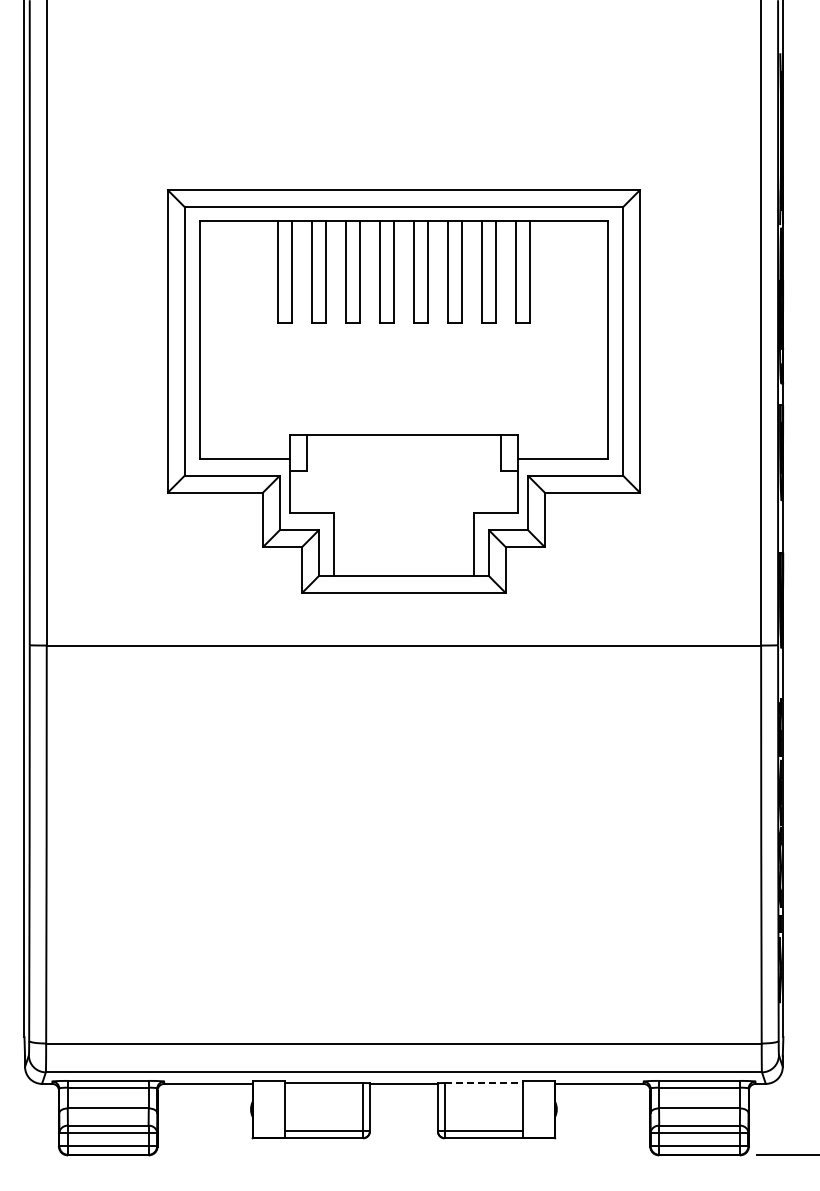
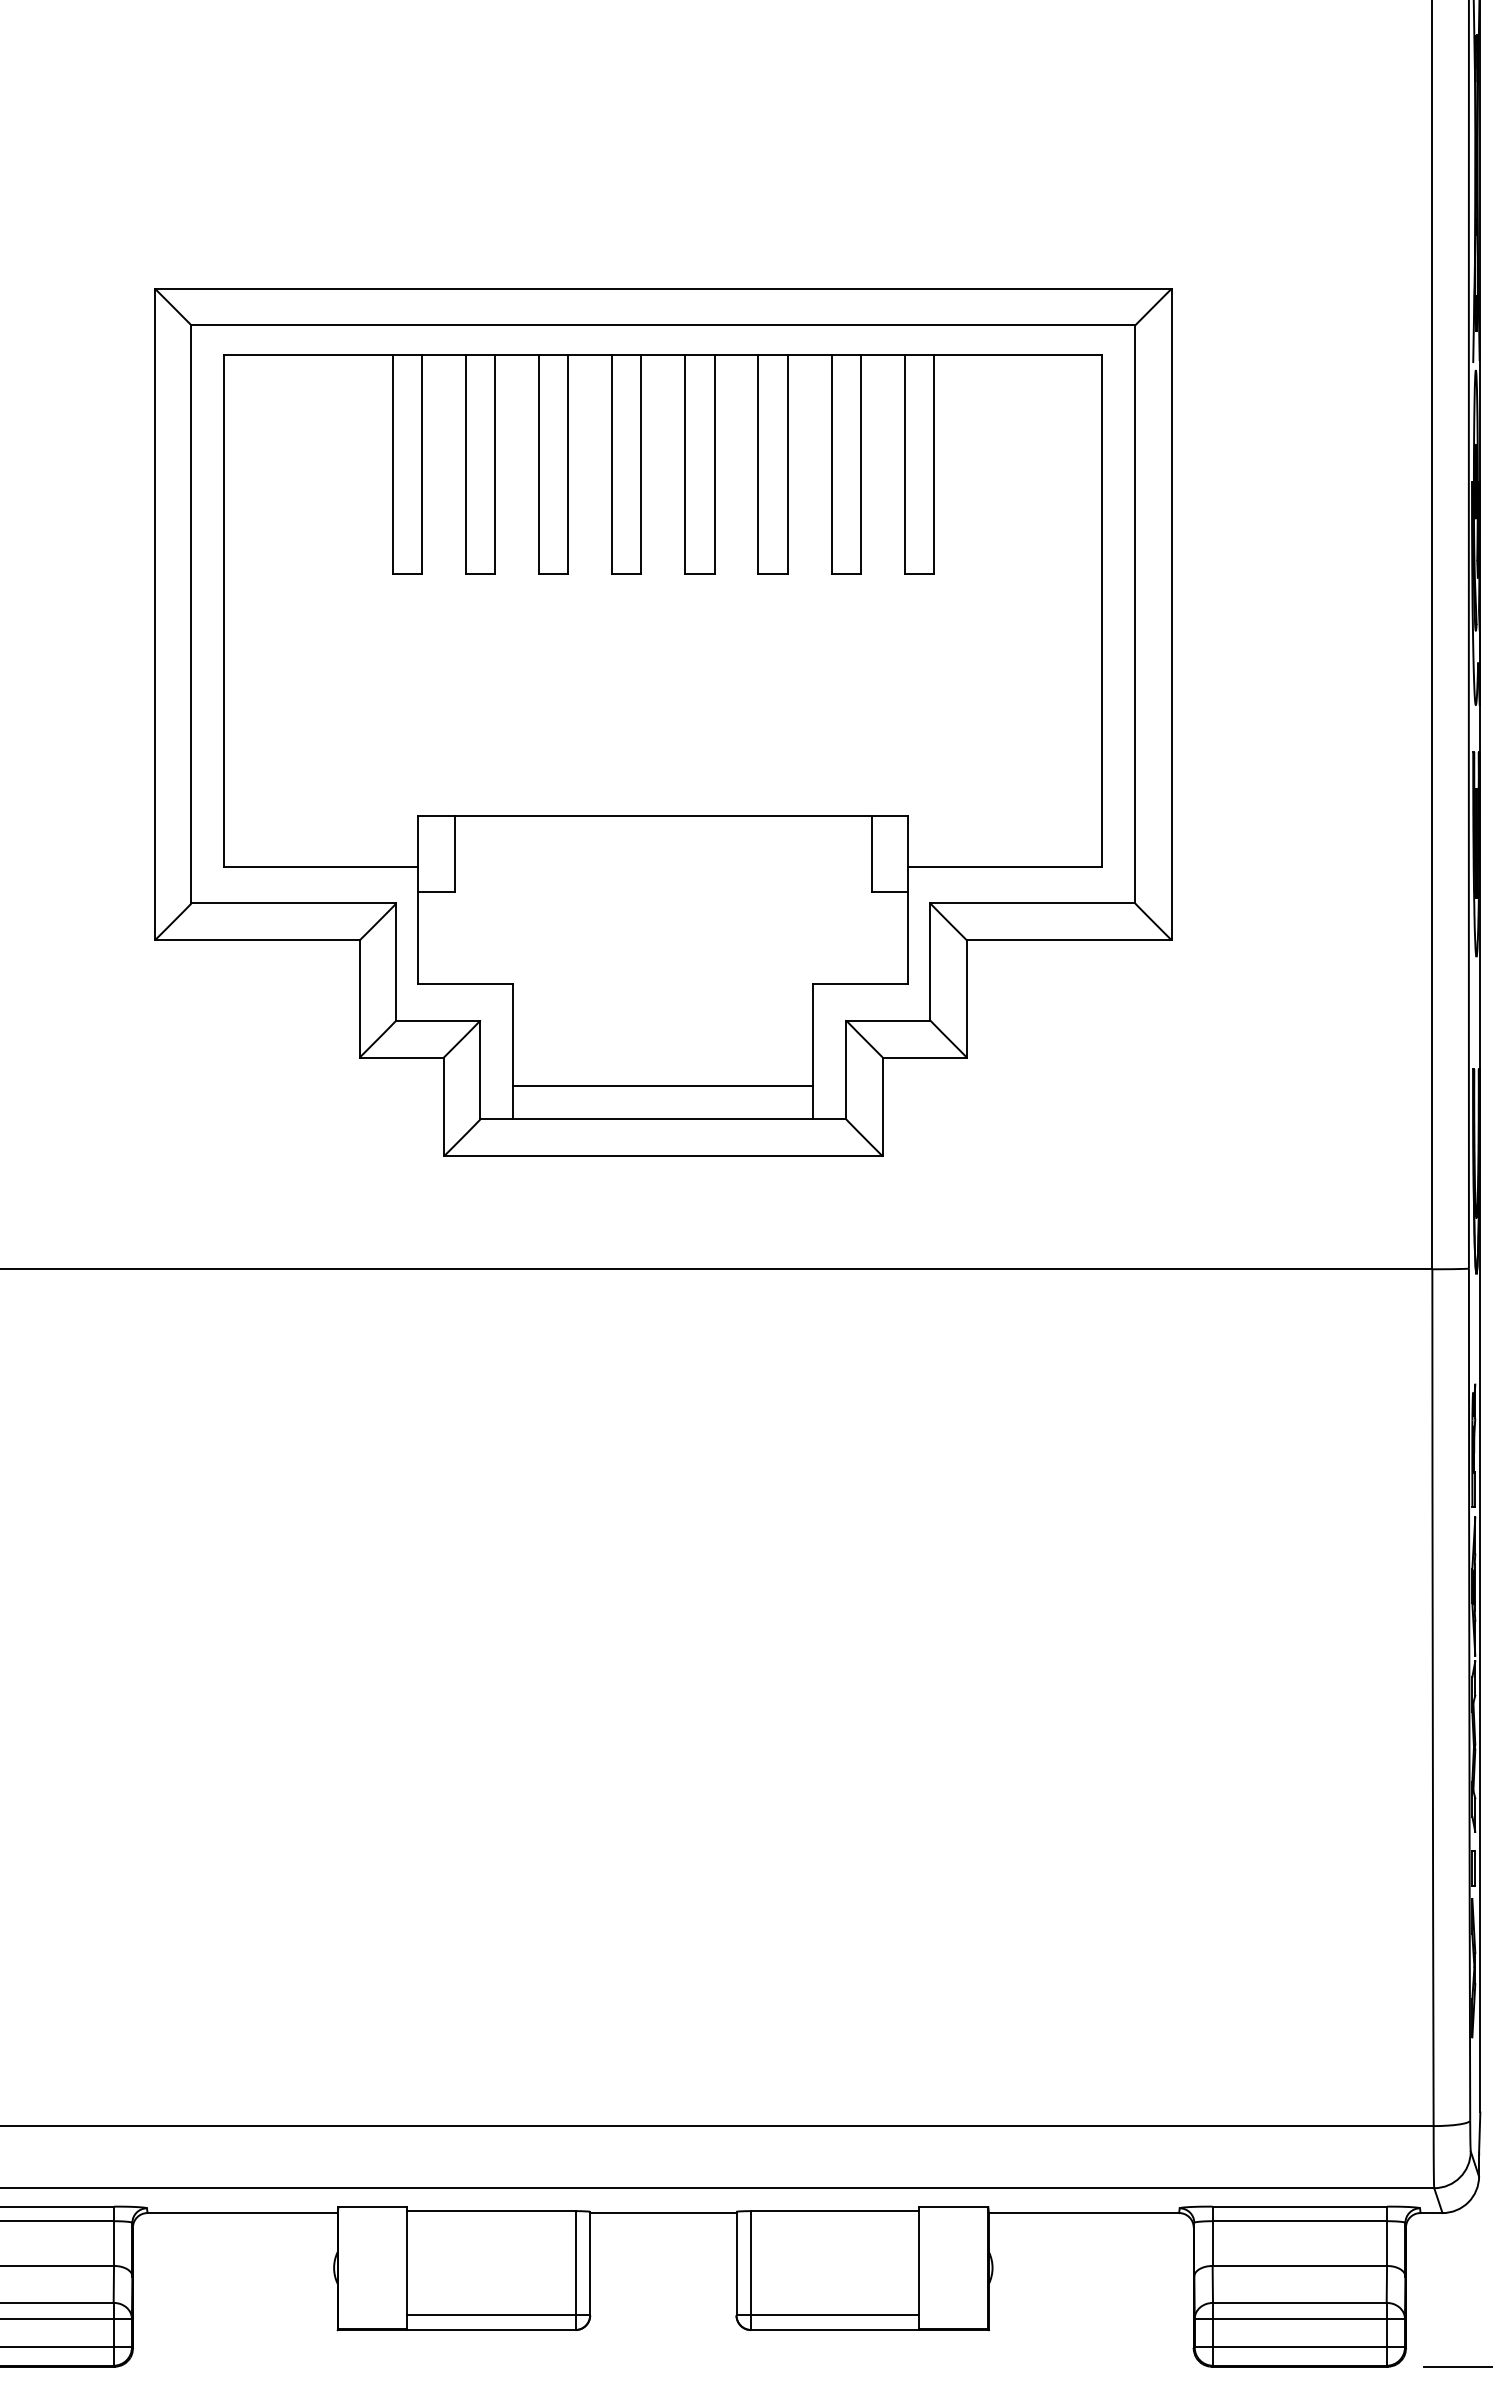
line: (403, 560) -> (662, 1086), added
line: (484, 1083) -> (836, 2212), dashed -> solid

